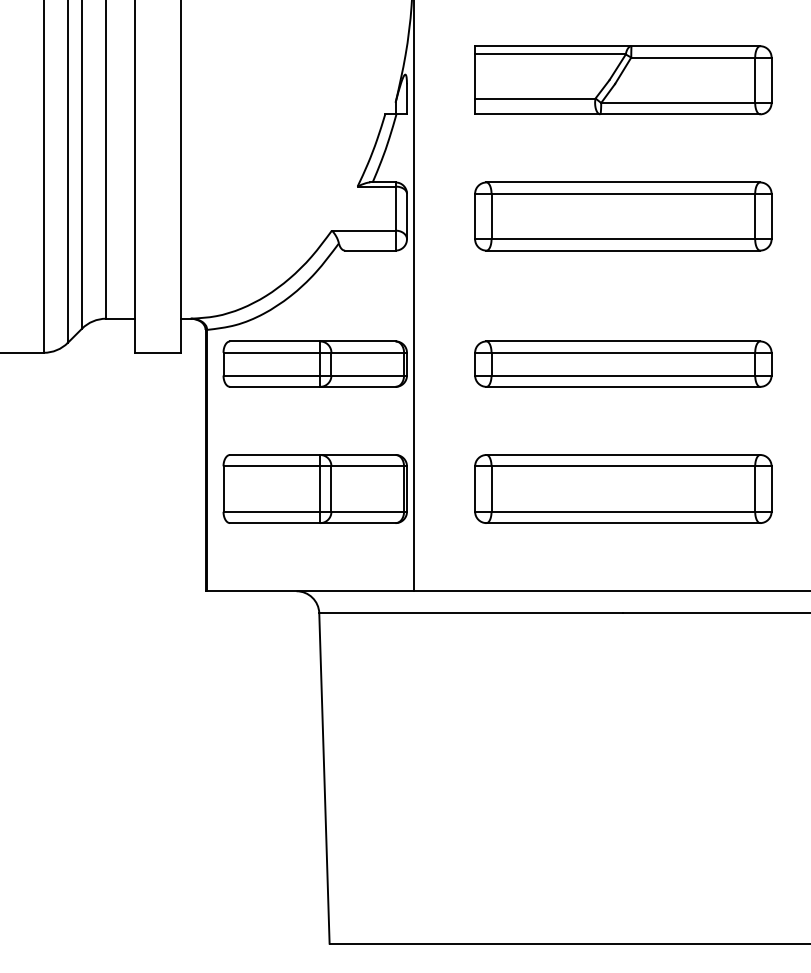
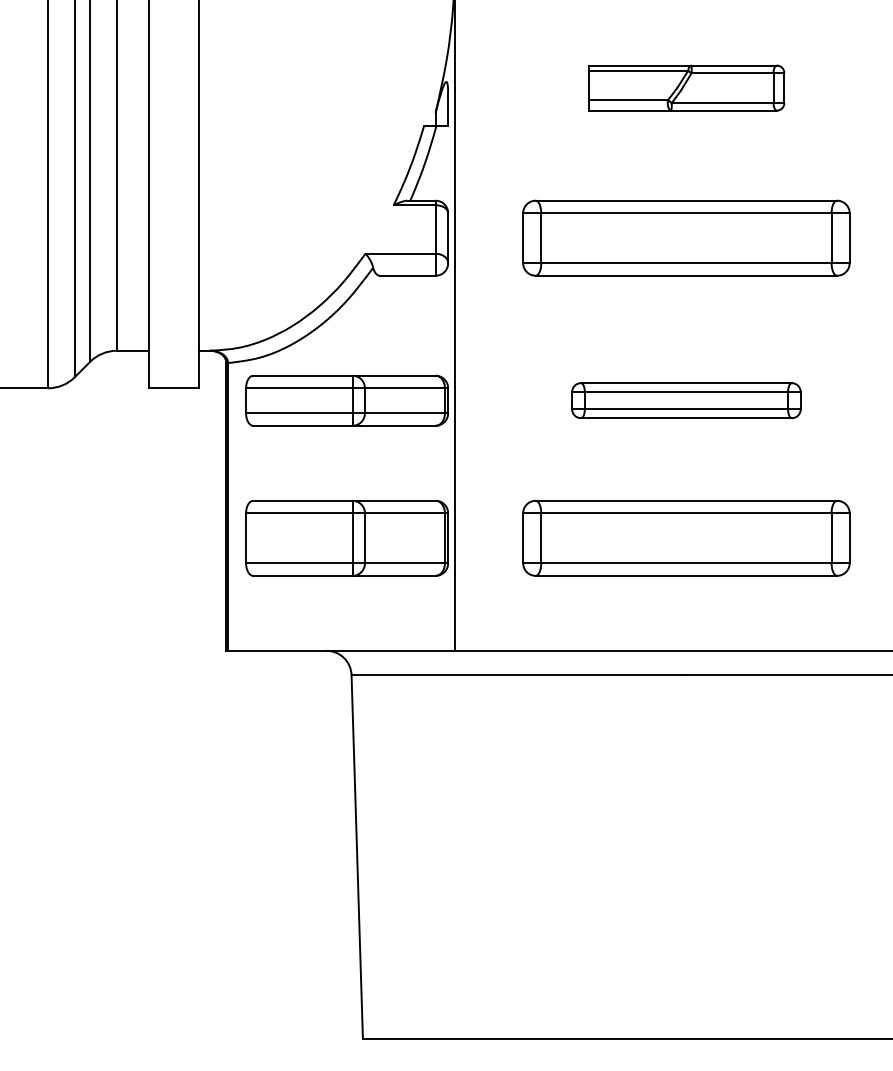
part: (623, 79) -> (686, 87), size x0.6
part: (623, 363) -> (686, 400), size x0.7

